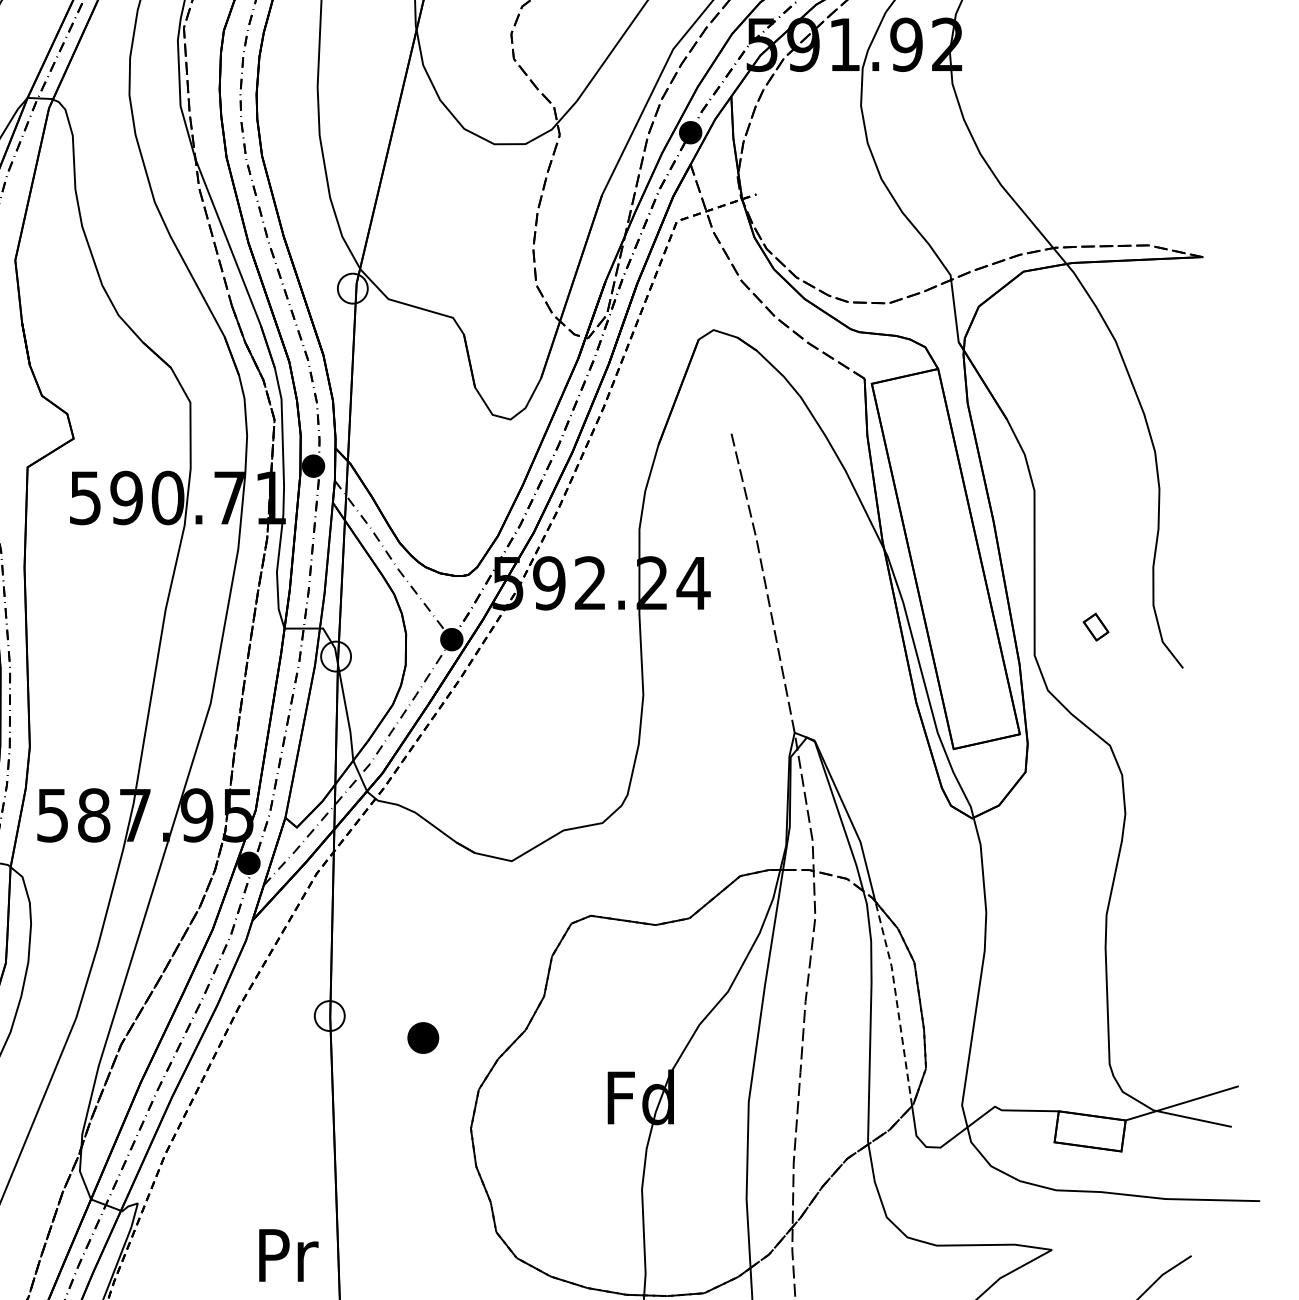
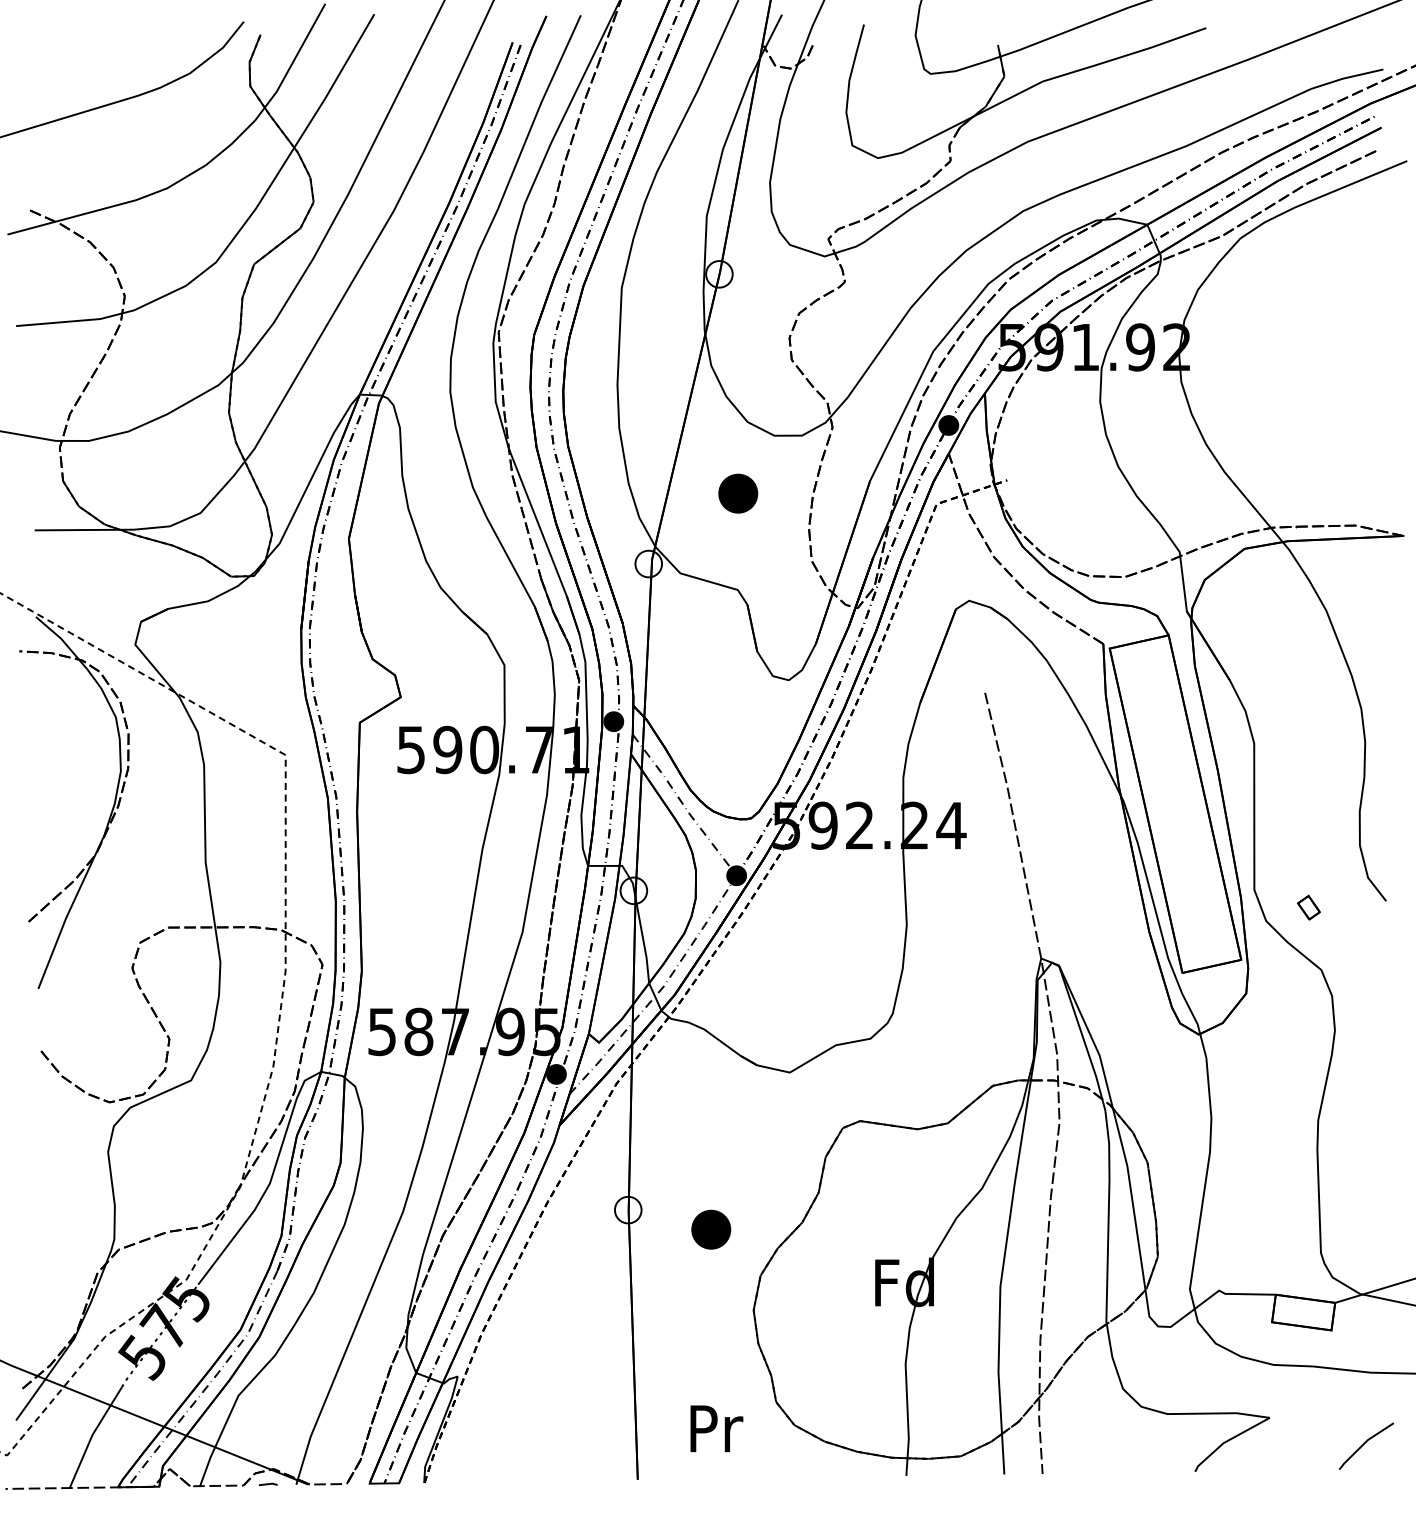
part: (453, 209) -> (738, 493), added
part: (1095, 626) -> (1308, 907), moved
line: (896, 1001) -> (1131, 1197), dashed -> solid
part: (423, 1037) -> (711, 1229), size x1.43
text: (288, 1255) -> (716, 1428), moved

